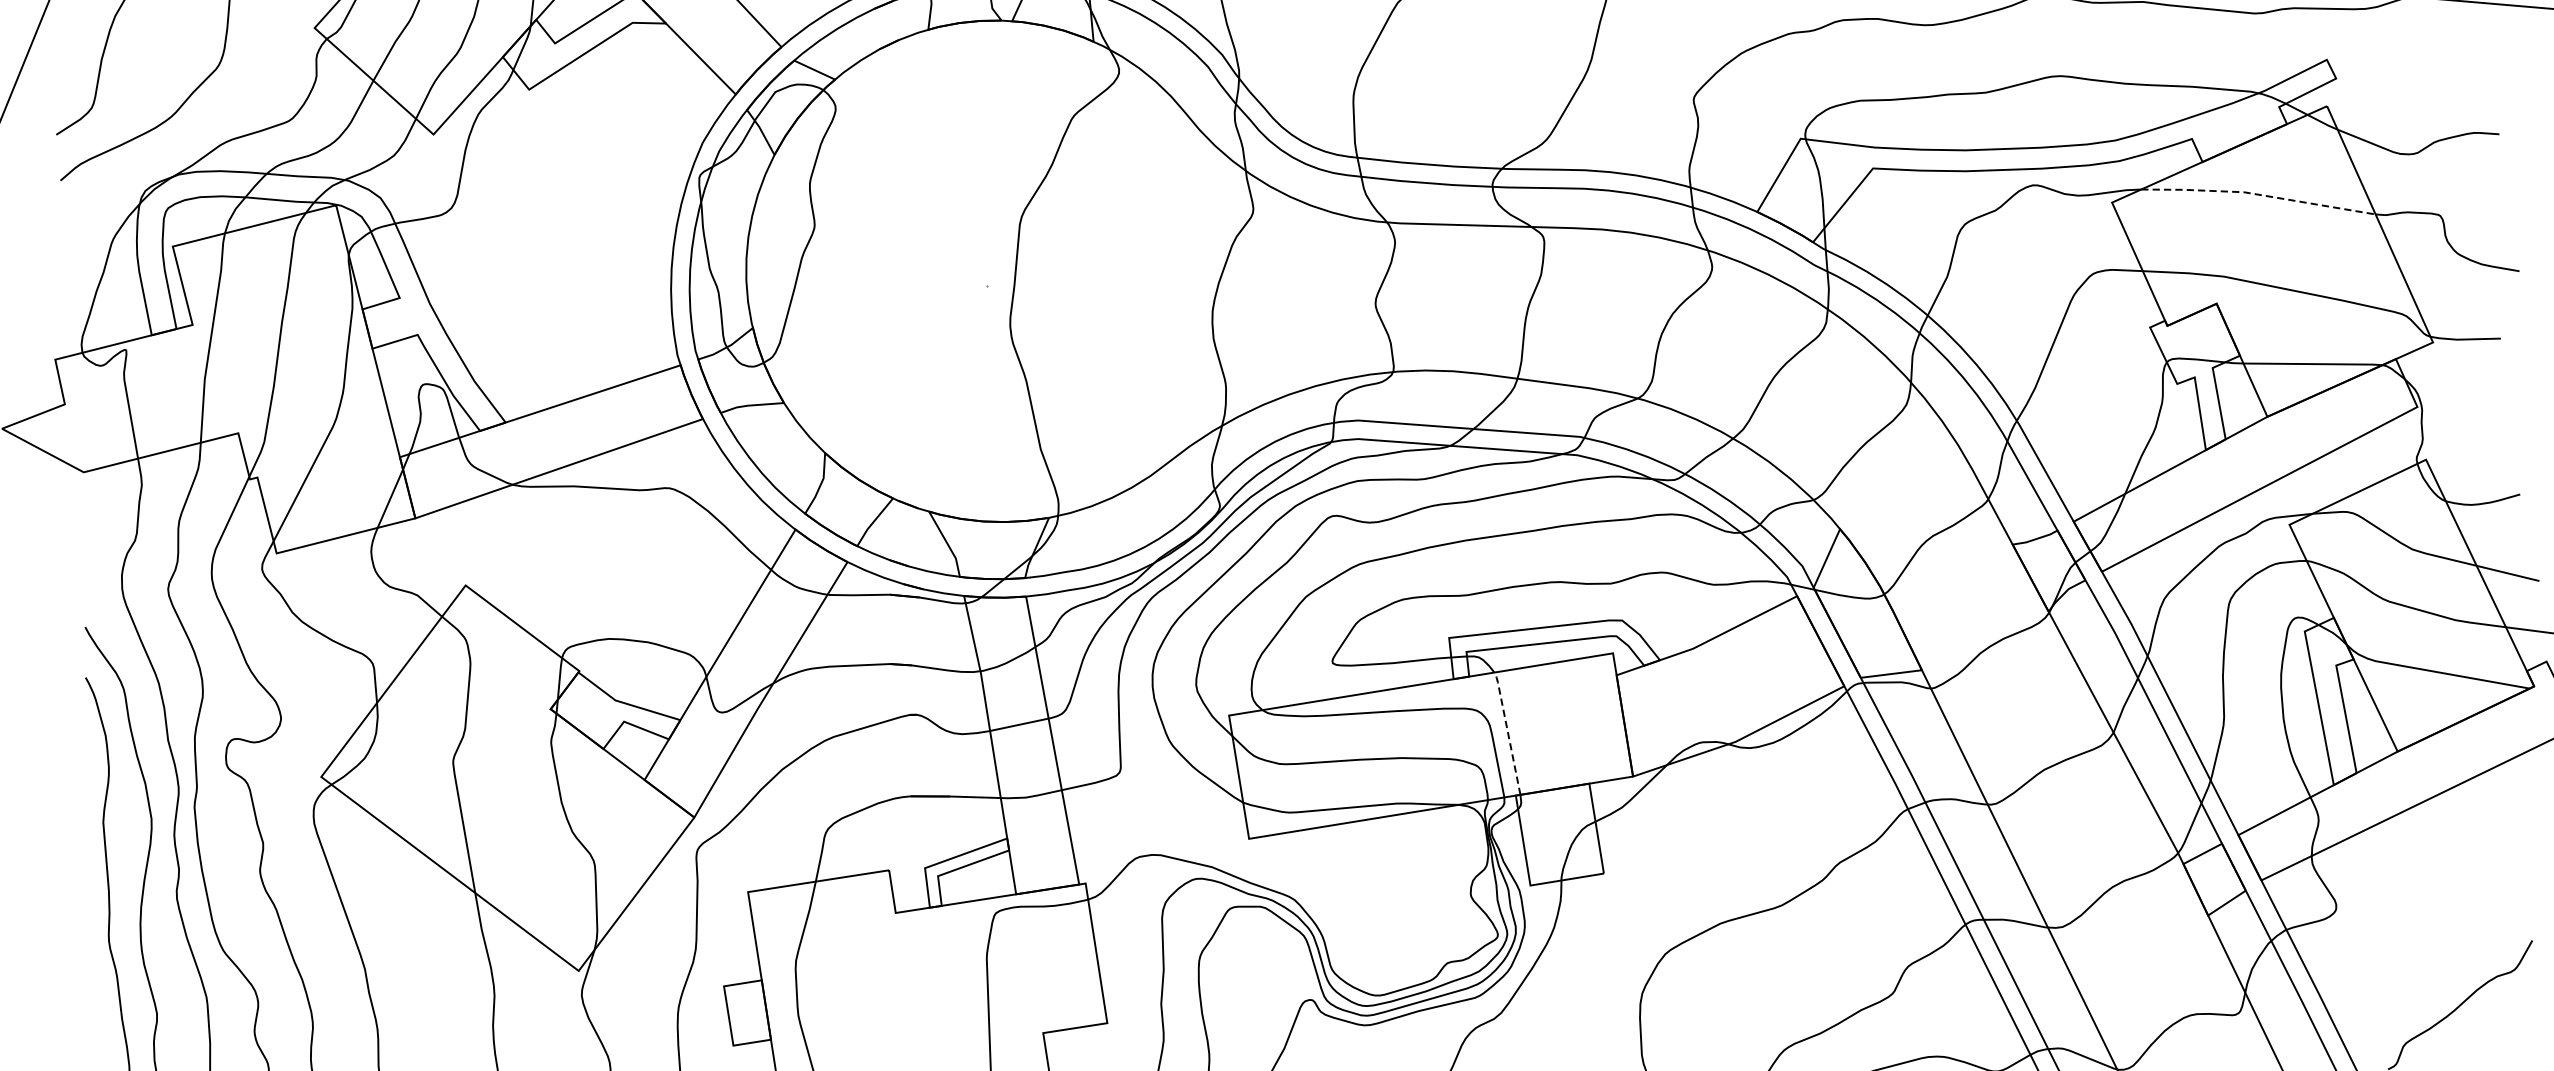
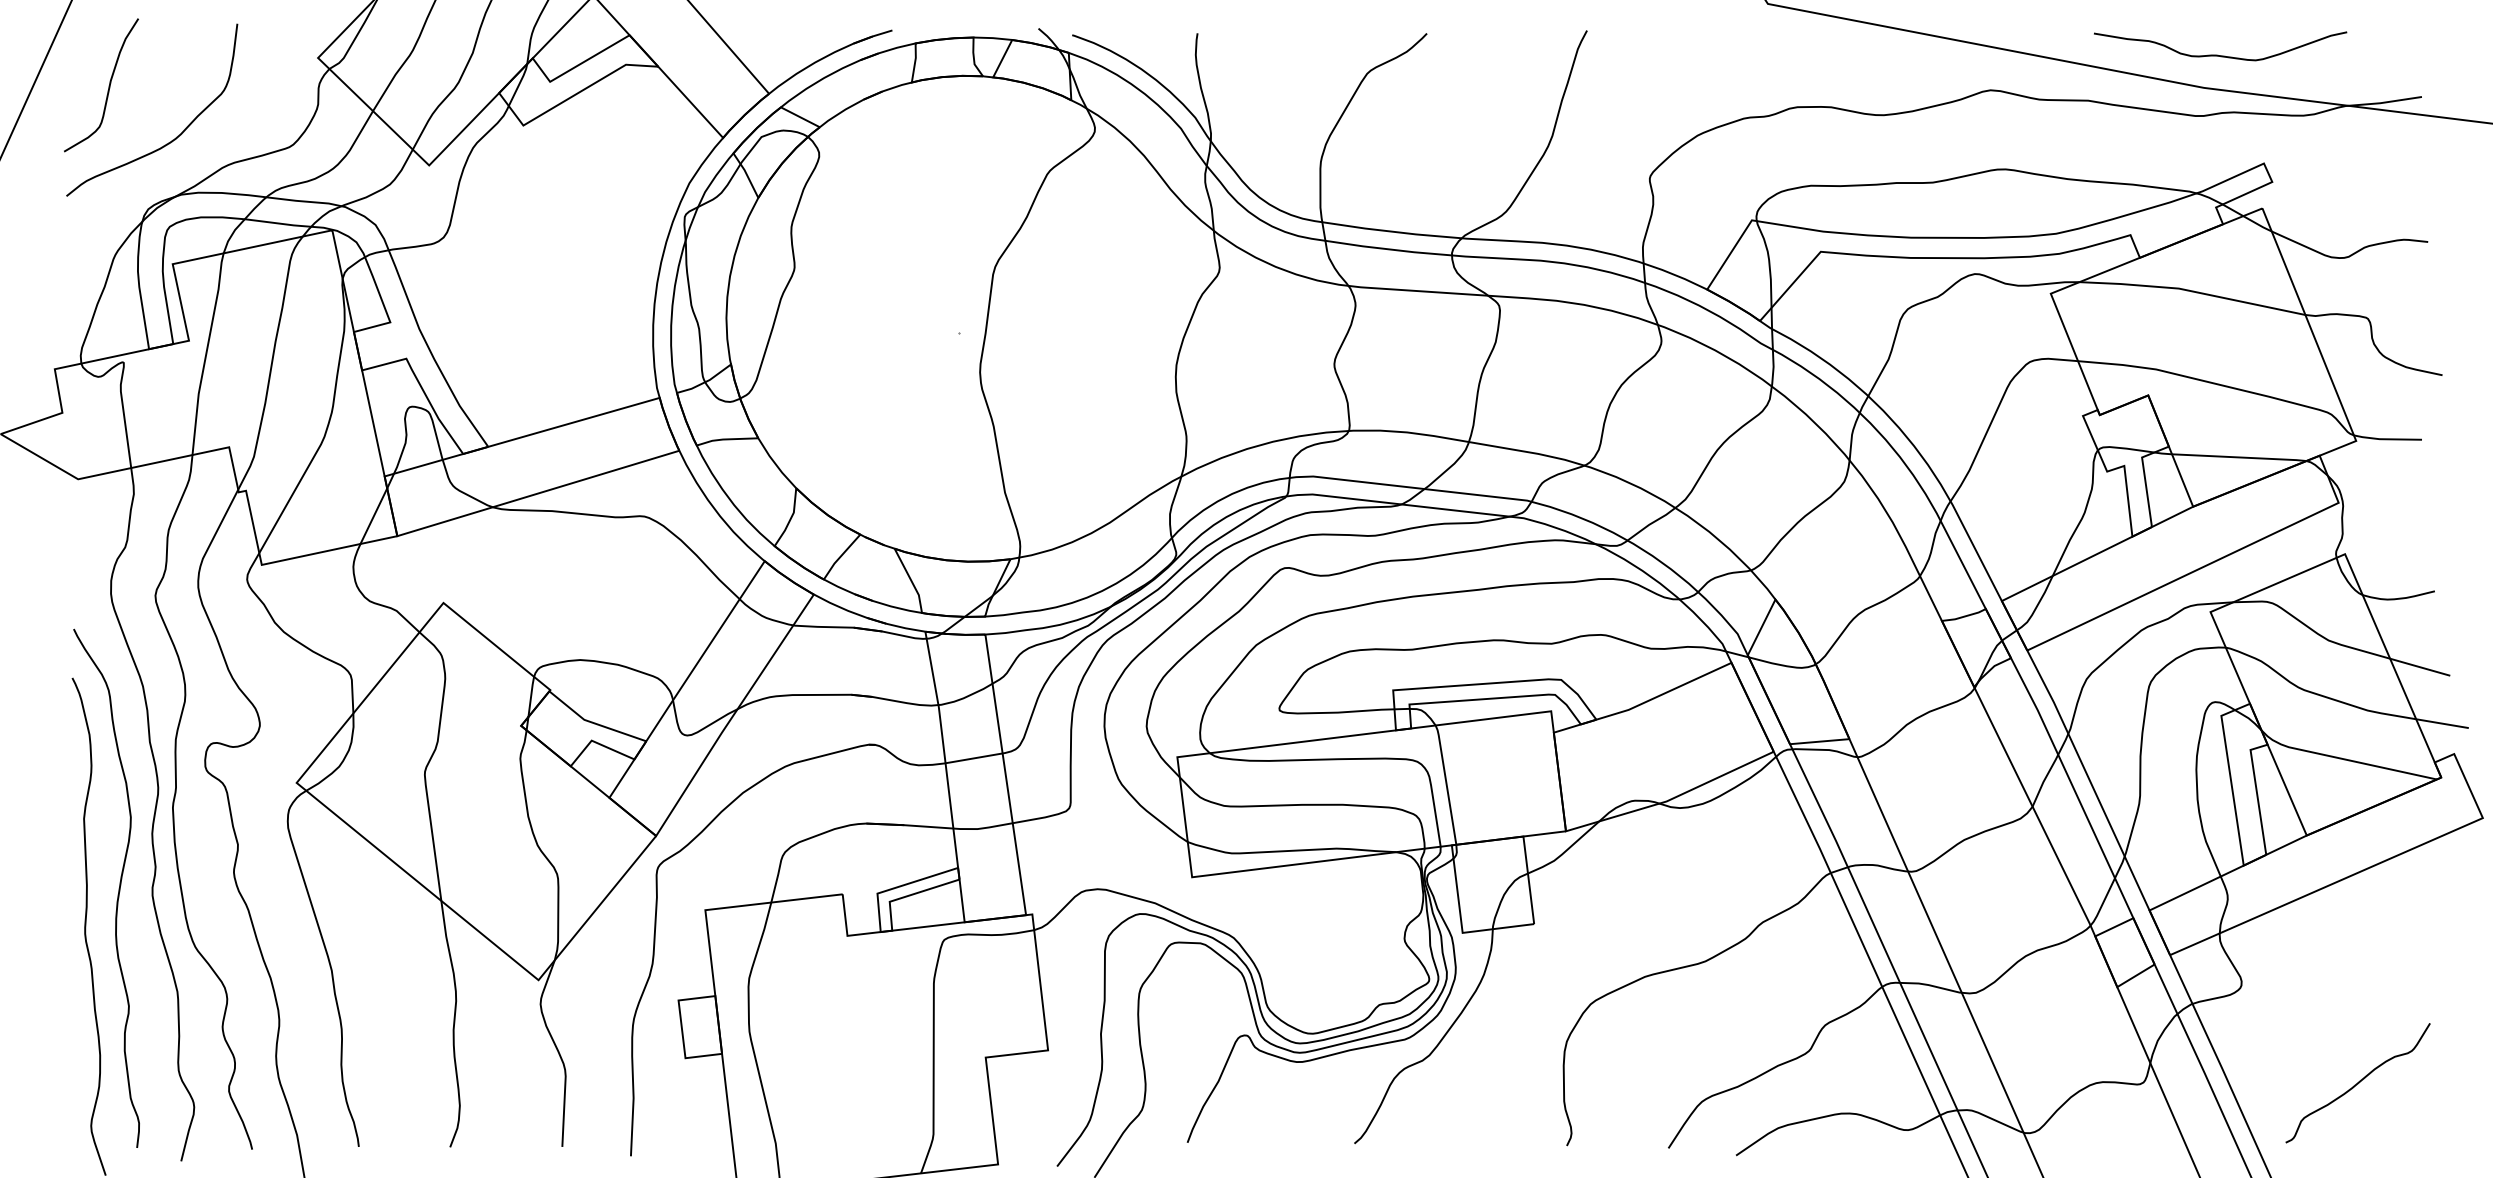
line: (2258, 194) -> (2192, 291), dashed -> solid
line: (1507, 730) -> (1446, 782), dashed -> solid

